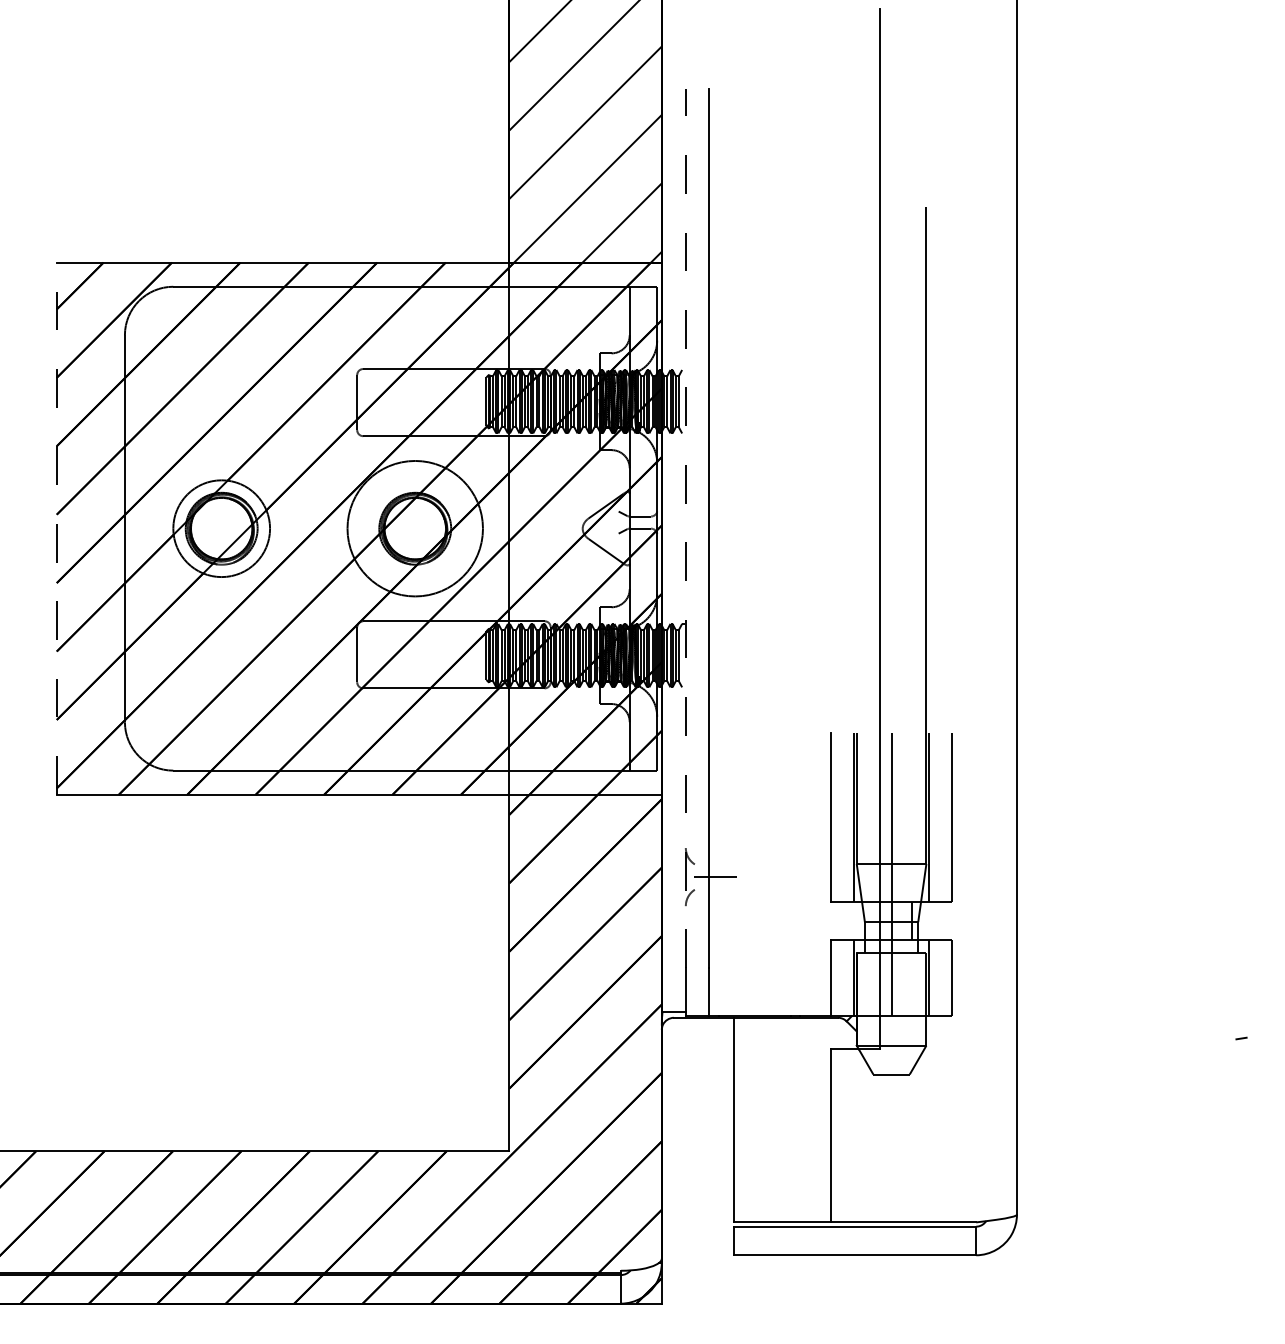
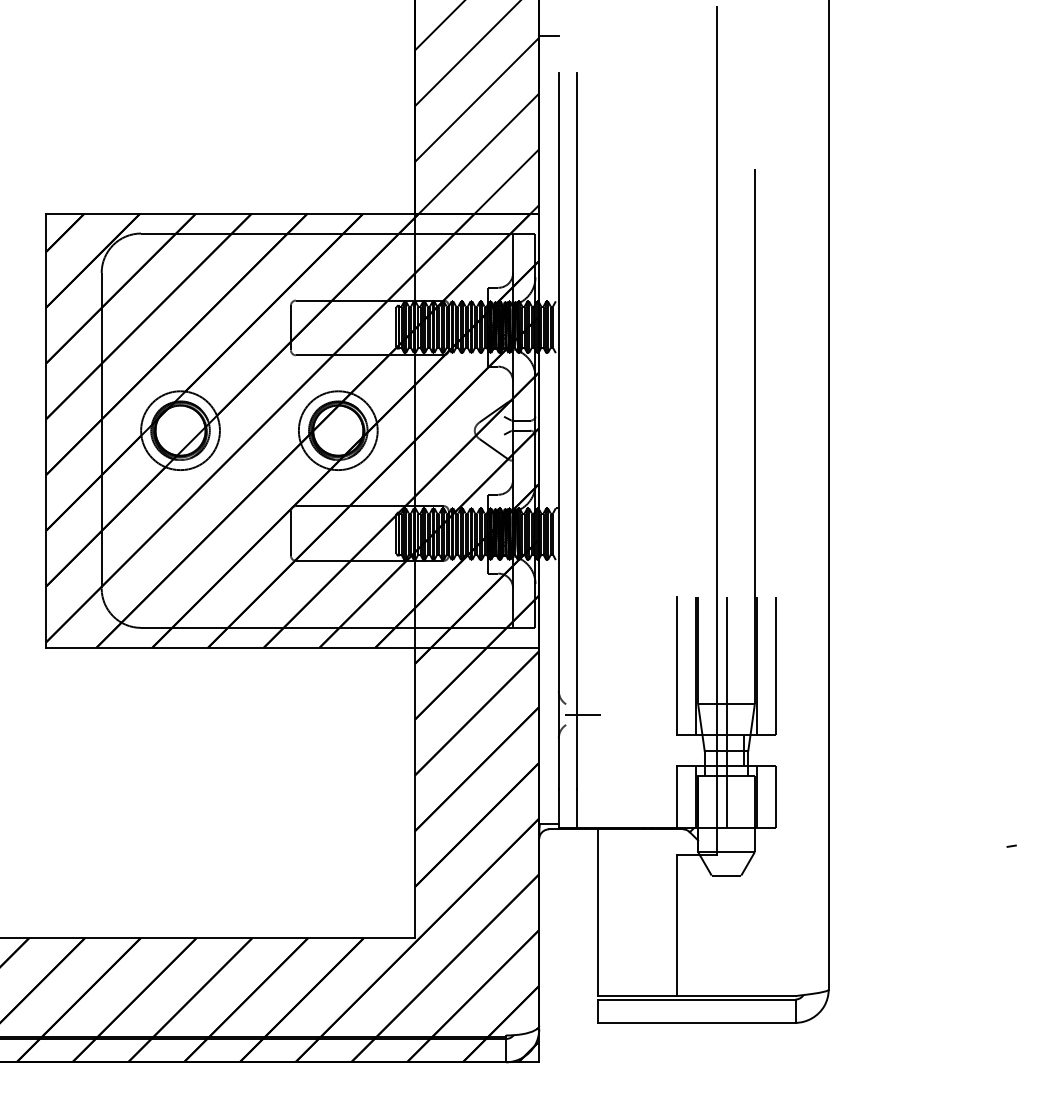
line: (673, 44) -> (548, 36), added
line: (56, 528) -> (45, 430), dashed -> solid
circle: (414, 528) -> (337, 430), size x0.71
line: (685, 528) -> (558, 430), dashed -> solid

